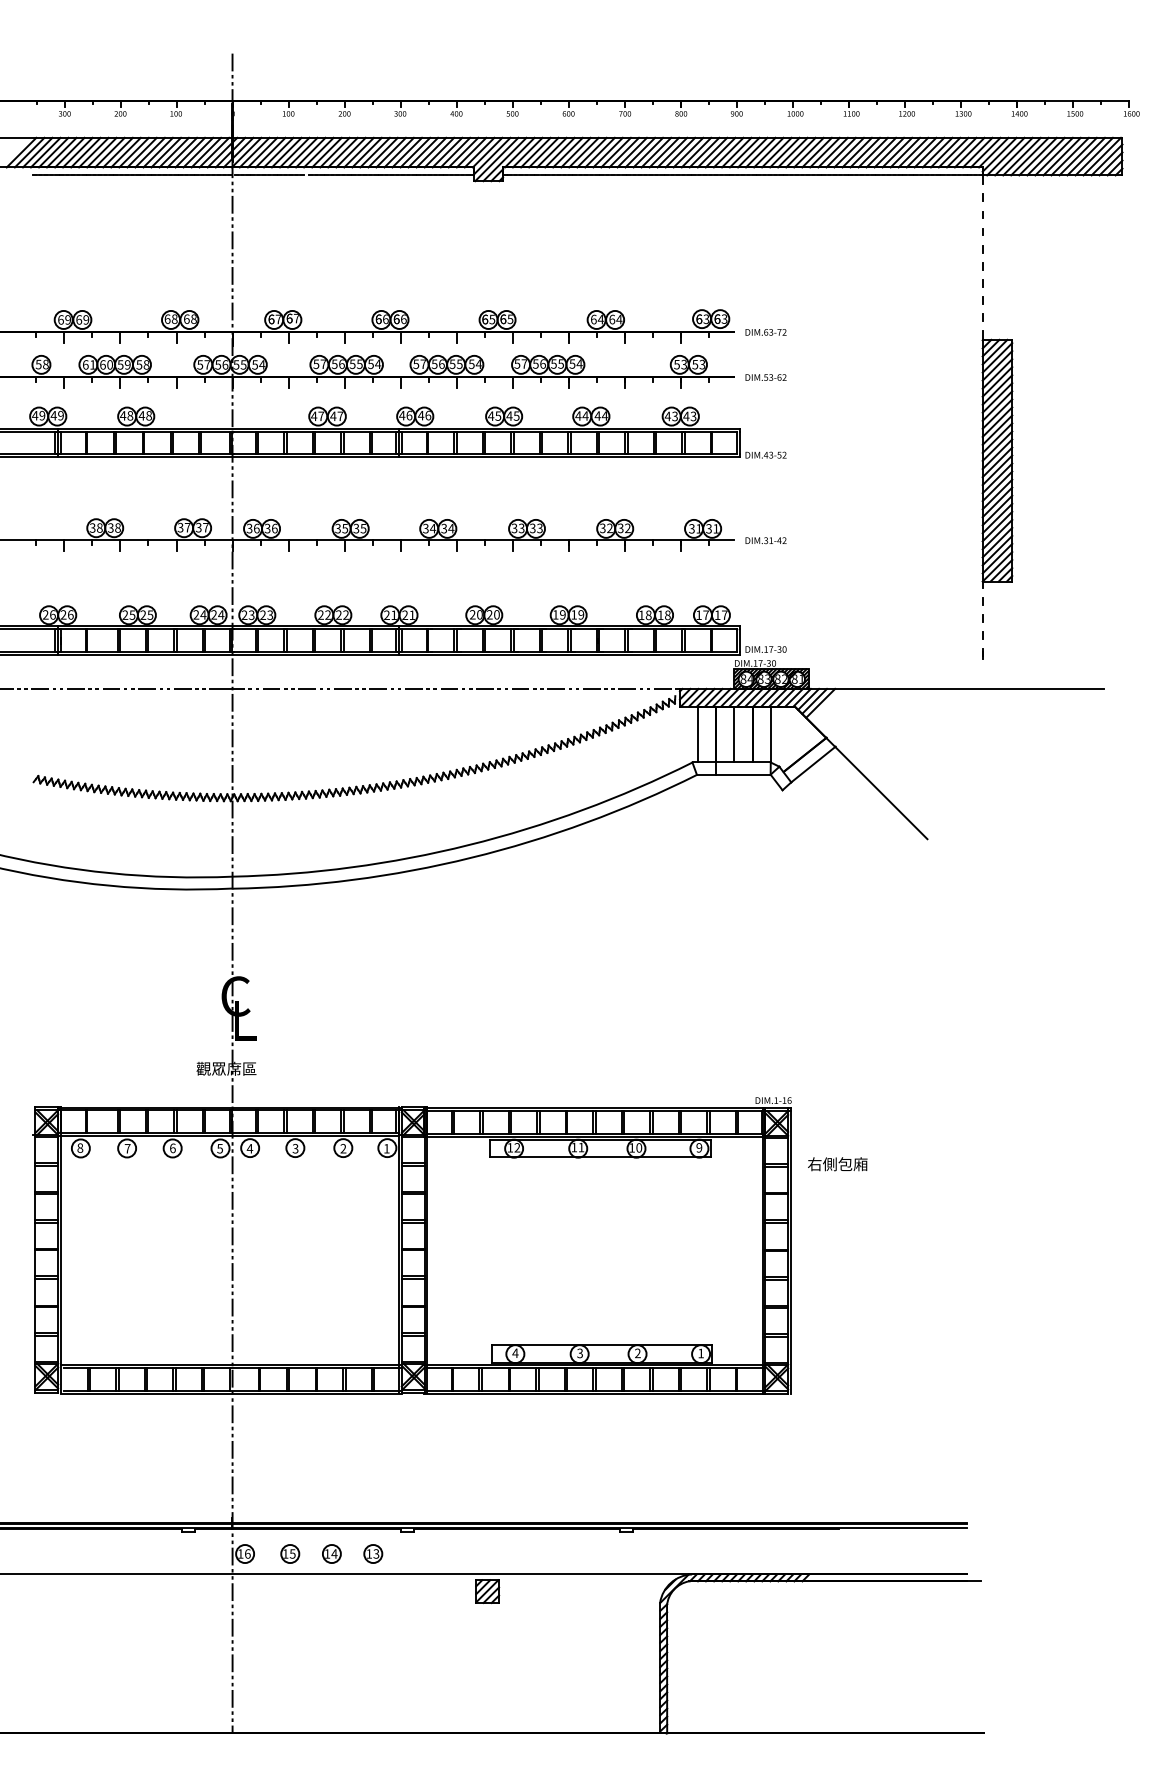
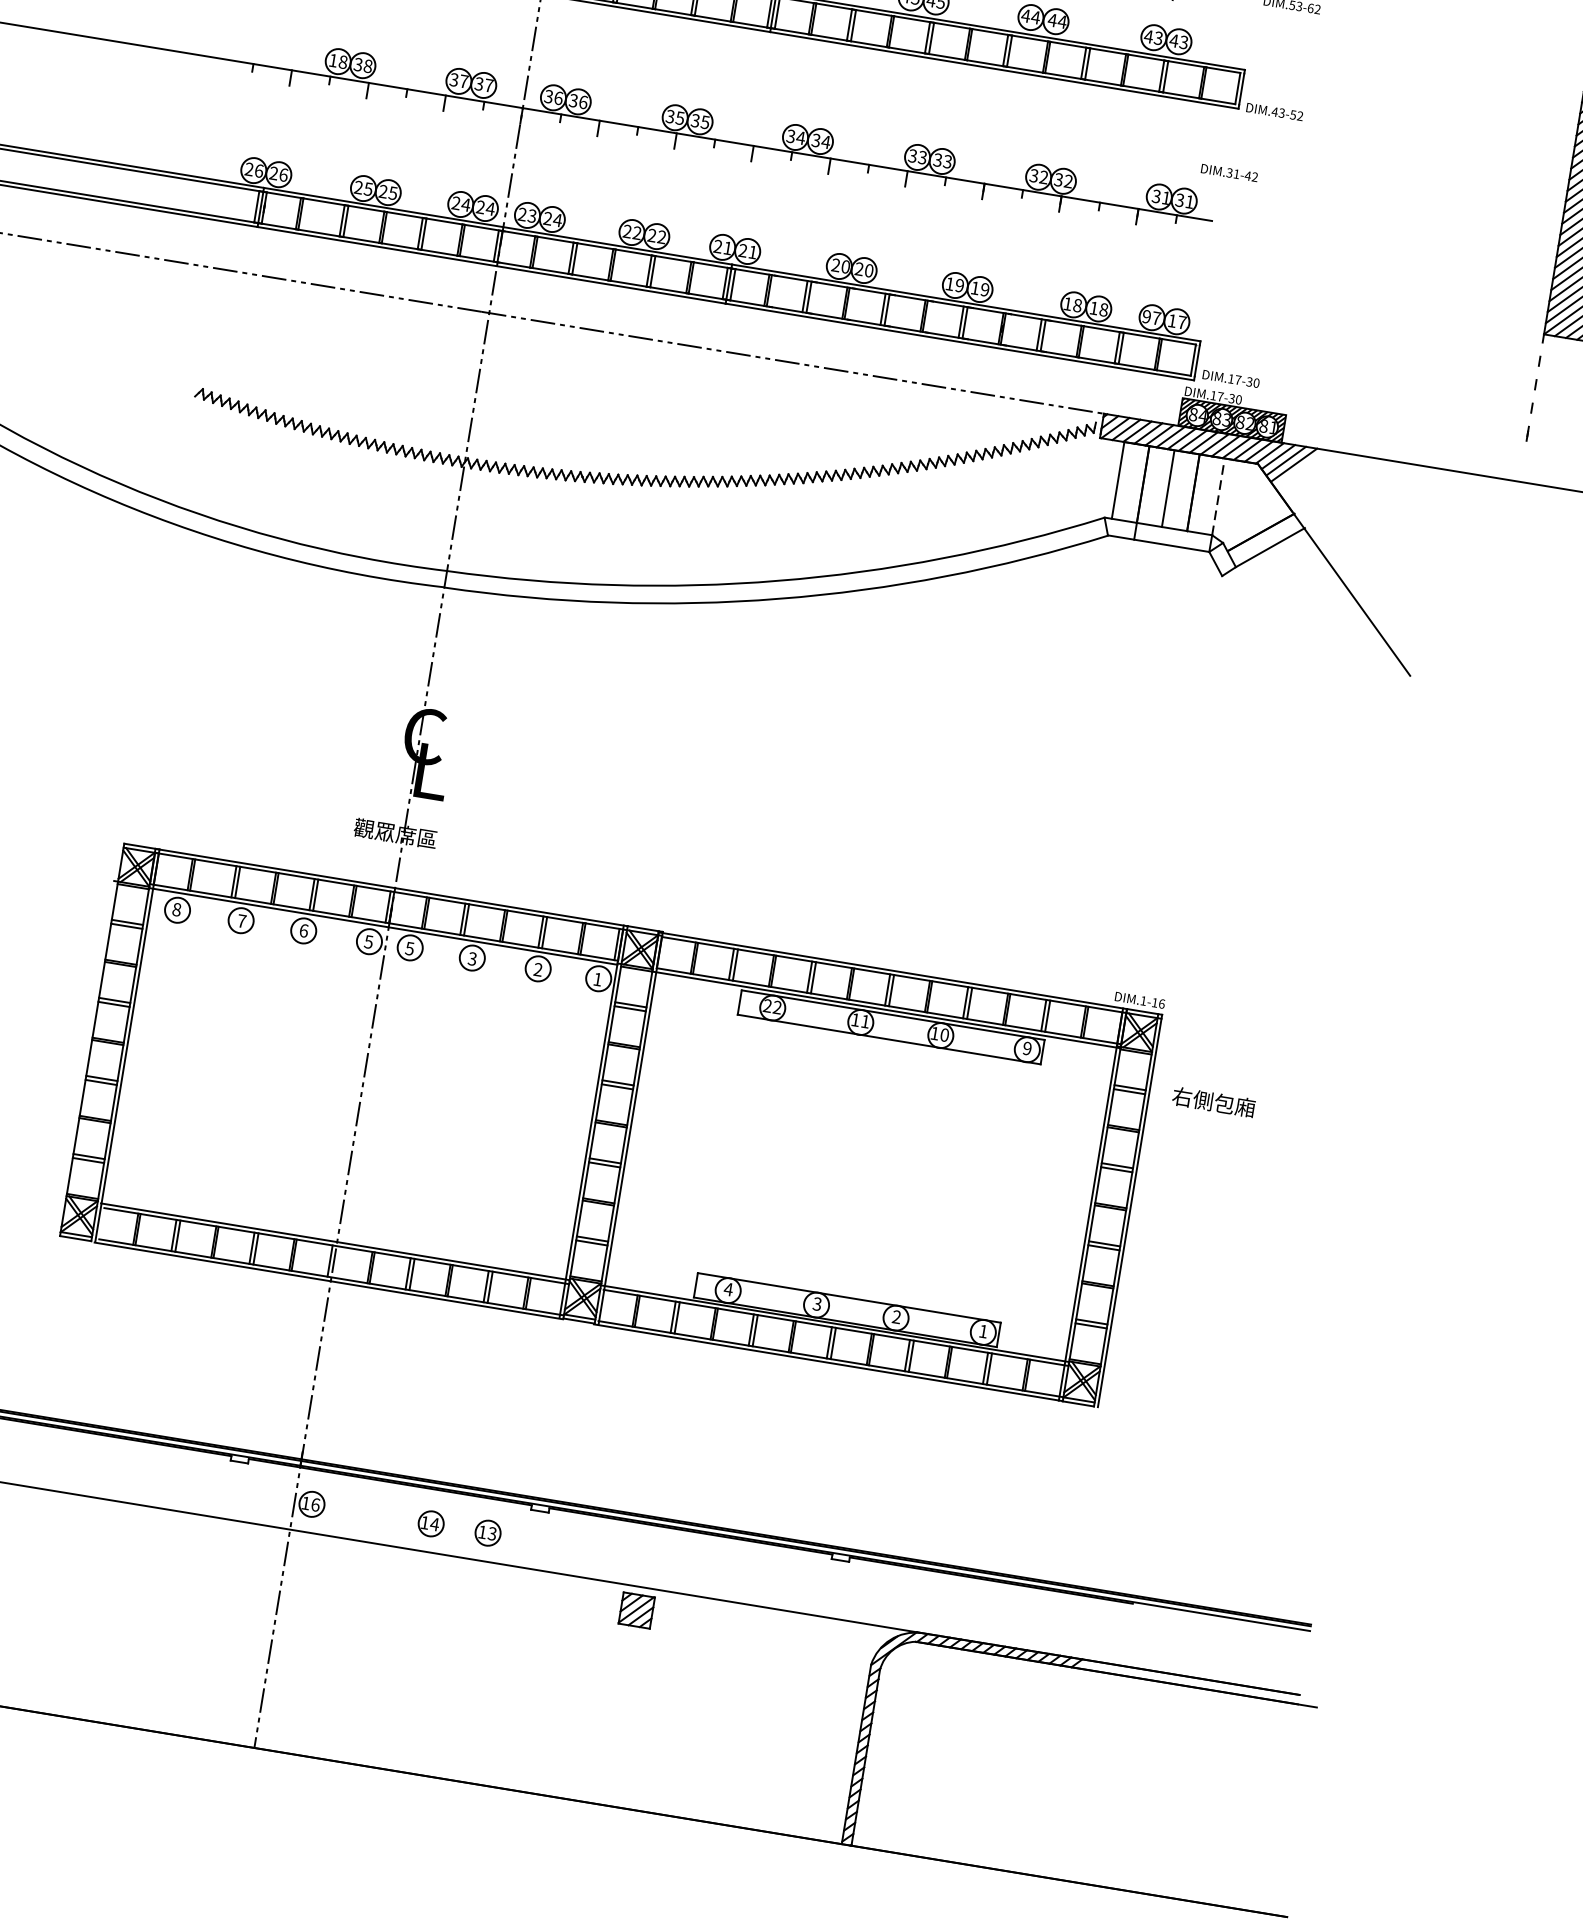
text: (92, 527) -> (333, 59), 38 -> 18
text: (765, 540) -> (1228, 172), moved
text: (270, 615) -> (557, 220), 23 -> 24
text: (698, 615) -> (1145, 317), 17 -> 97
line: (770, 734) -> (1218, 496), solid -> dashed
text: (510, 1147) -> (768, 1005), 12 -> 22
text: (249, 1148) -> (409, 948), 4 -> 5
part: (290, 1553) -> (374, 1513), removed

